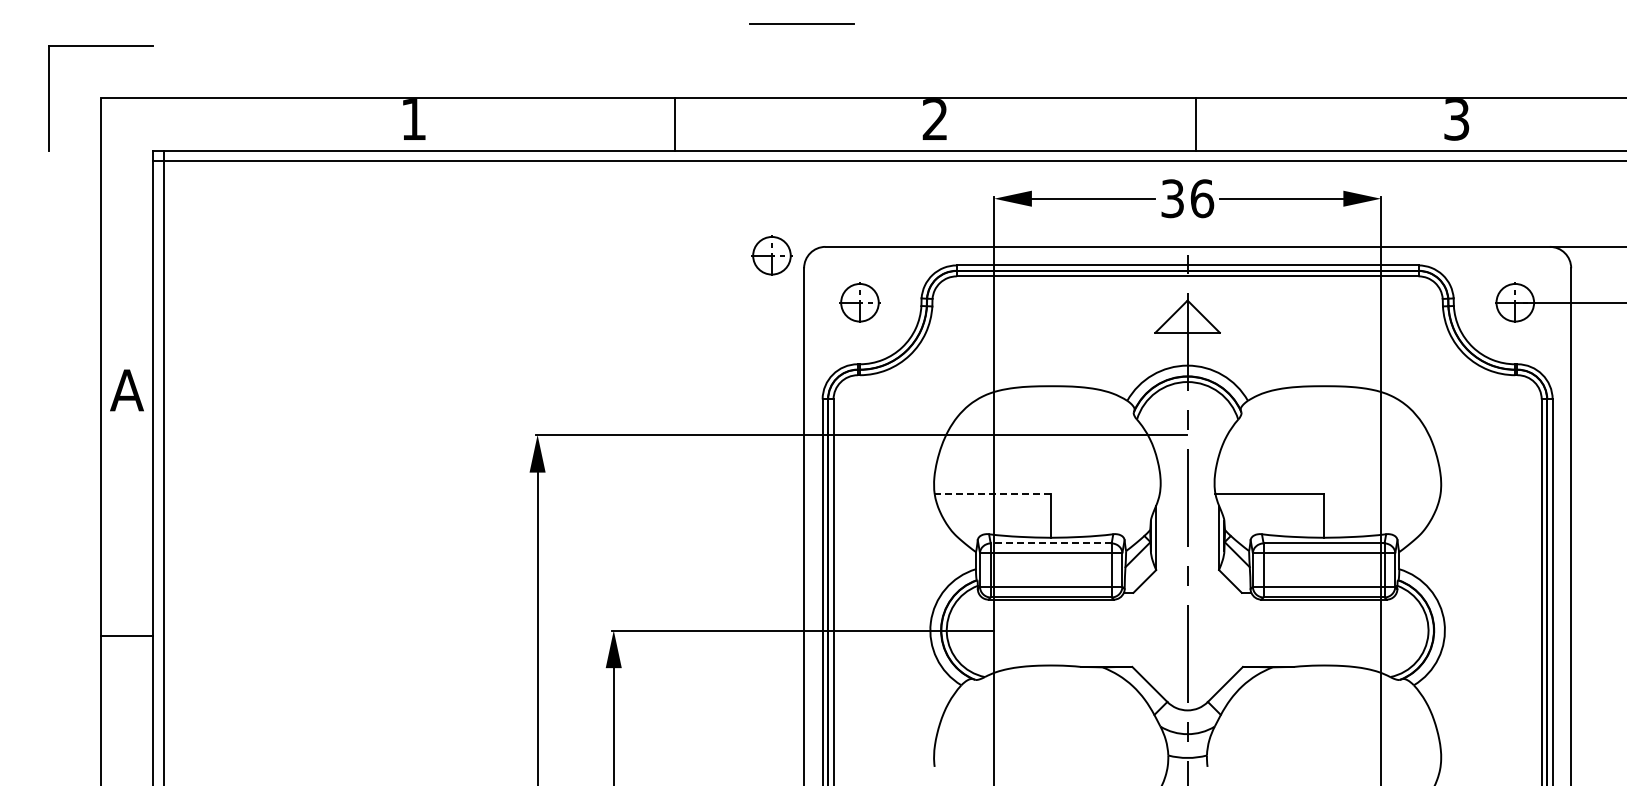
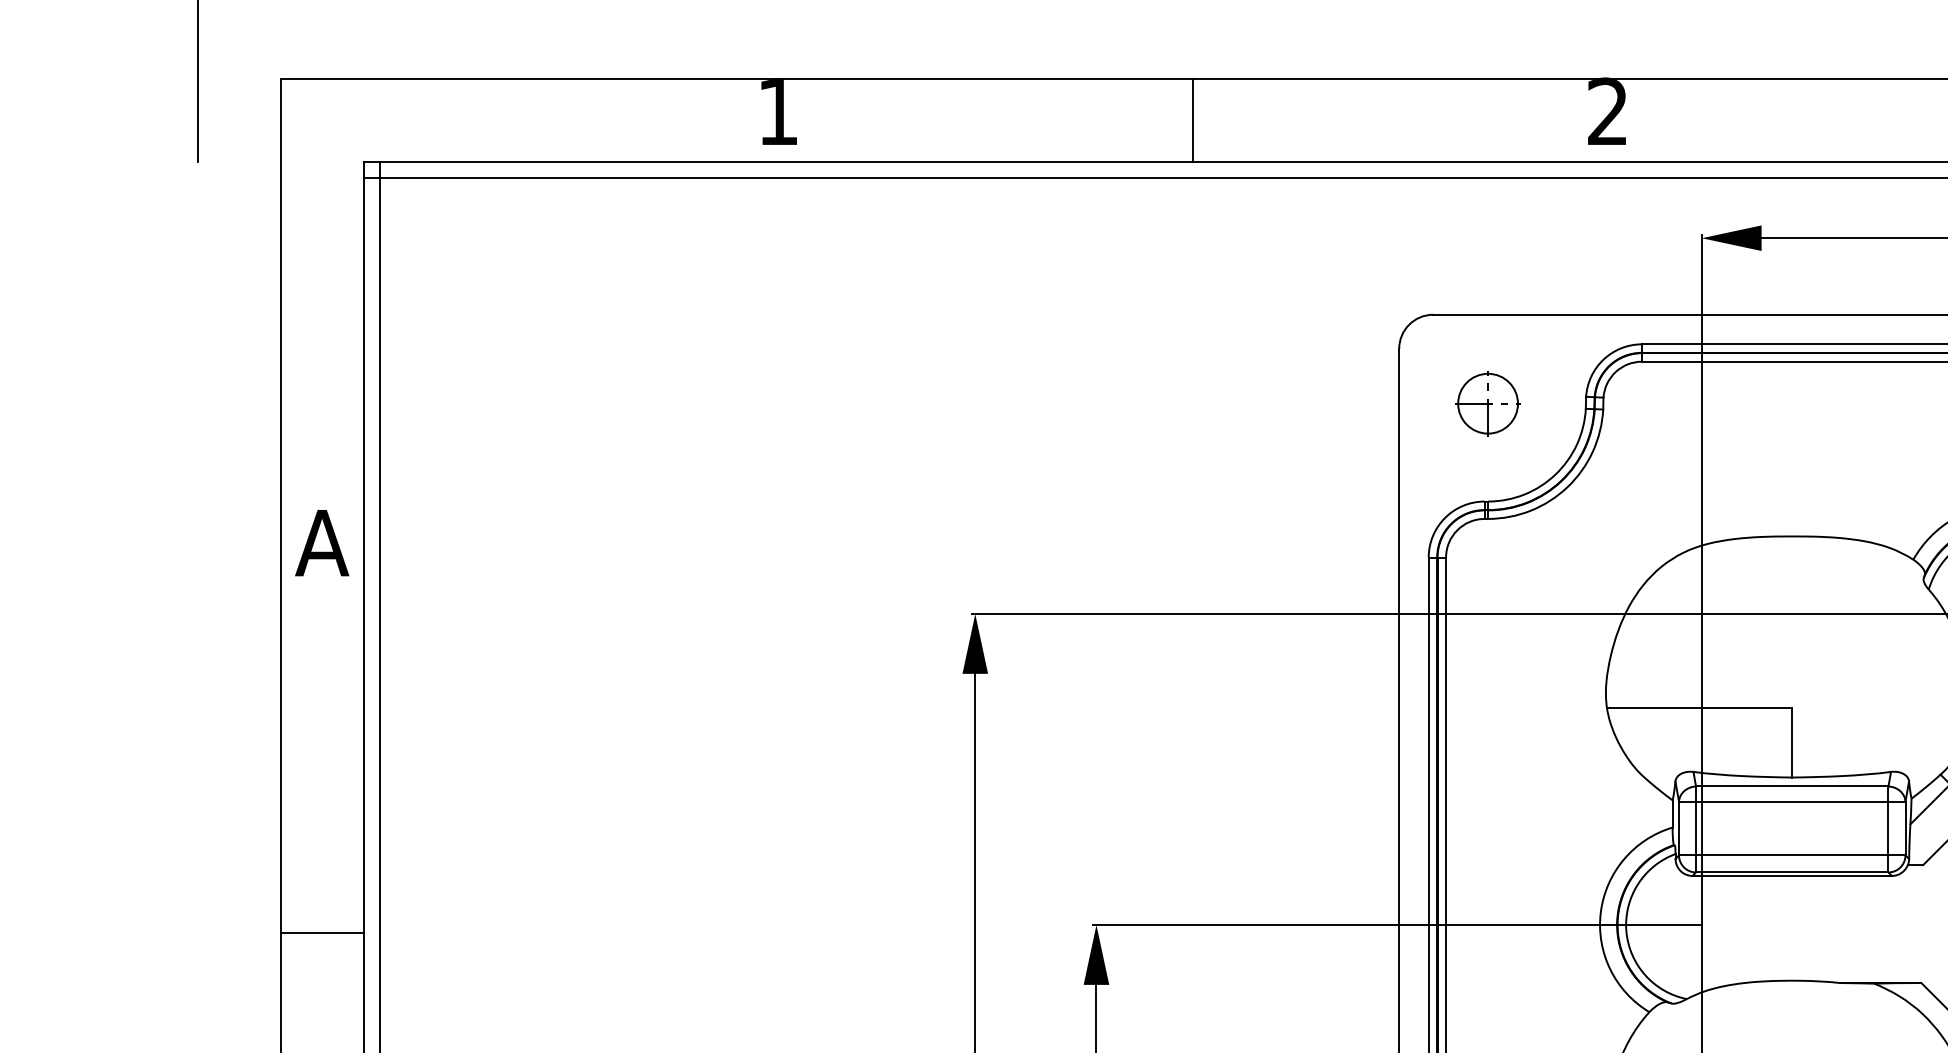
part: (771, 255) -> (1347, 328), removed
line: (992, 494) -> (1698, 708), dashed -> solid
line: (1050, 543) -> (1791, 786), dashed -> solid

